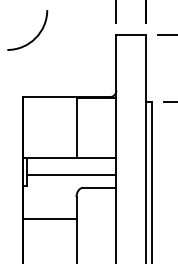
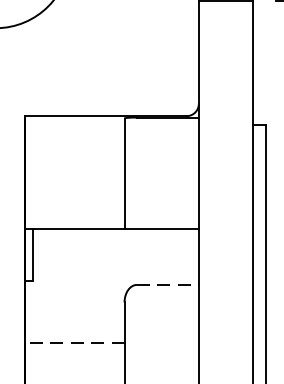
line: (71, 174) -> (115, 260), removed
line: (99, 187) -> (167, 284), solid -> dashed
line: (49, 219) -> (74, 344), solid -> dashed

